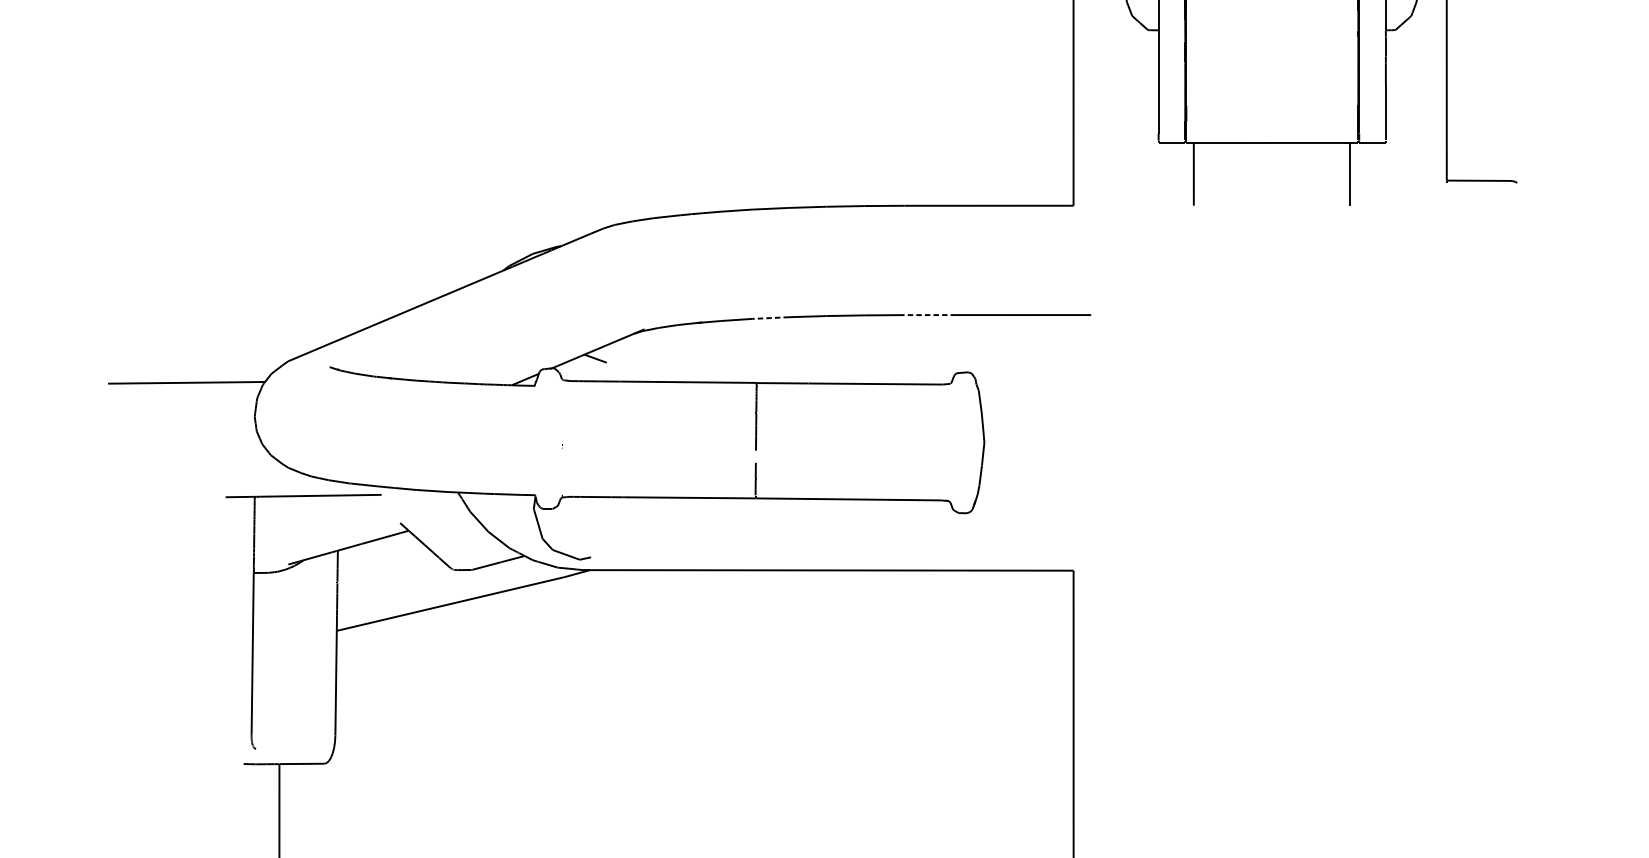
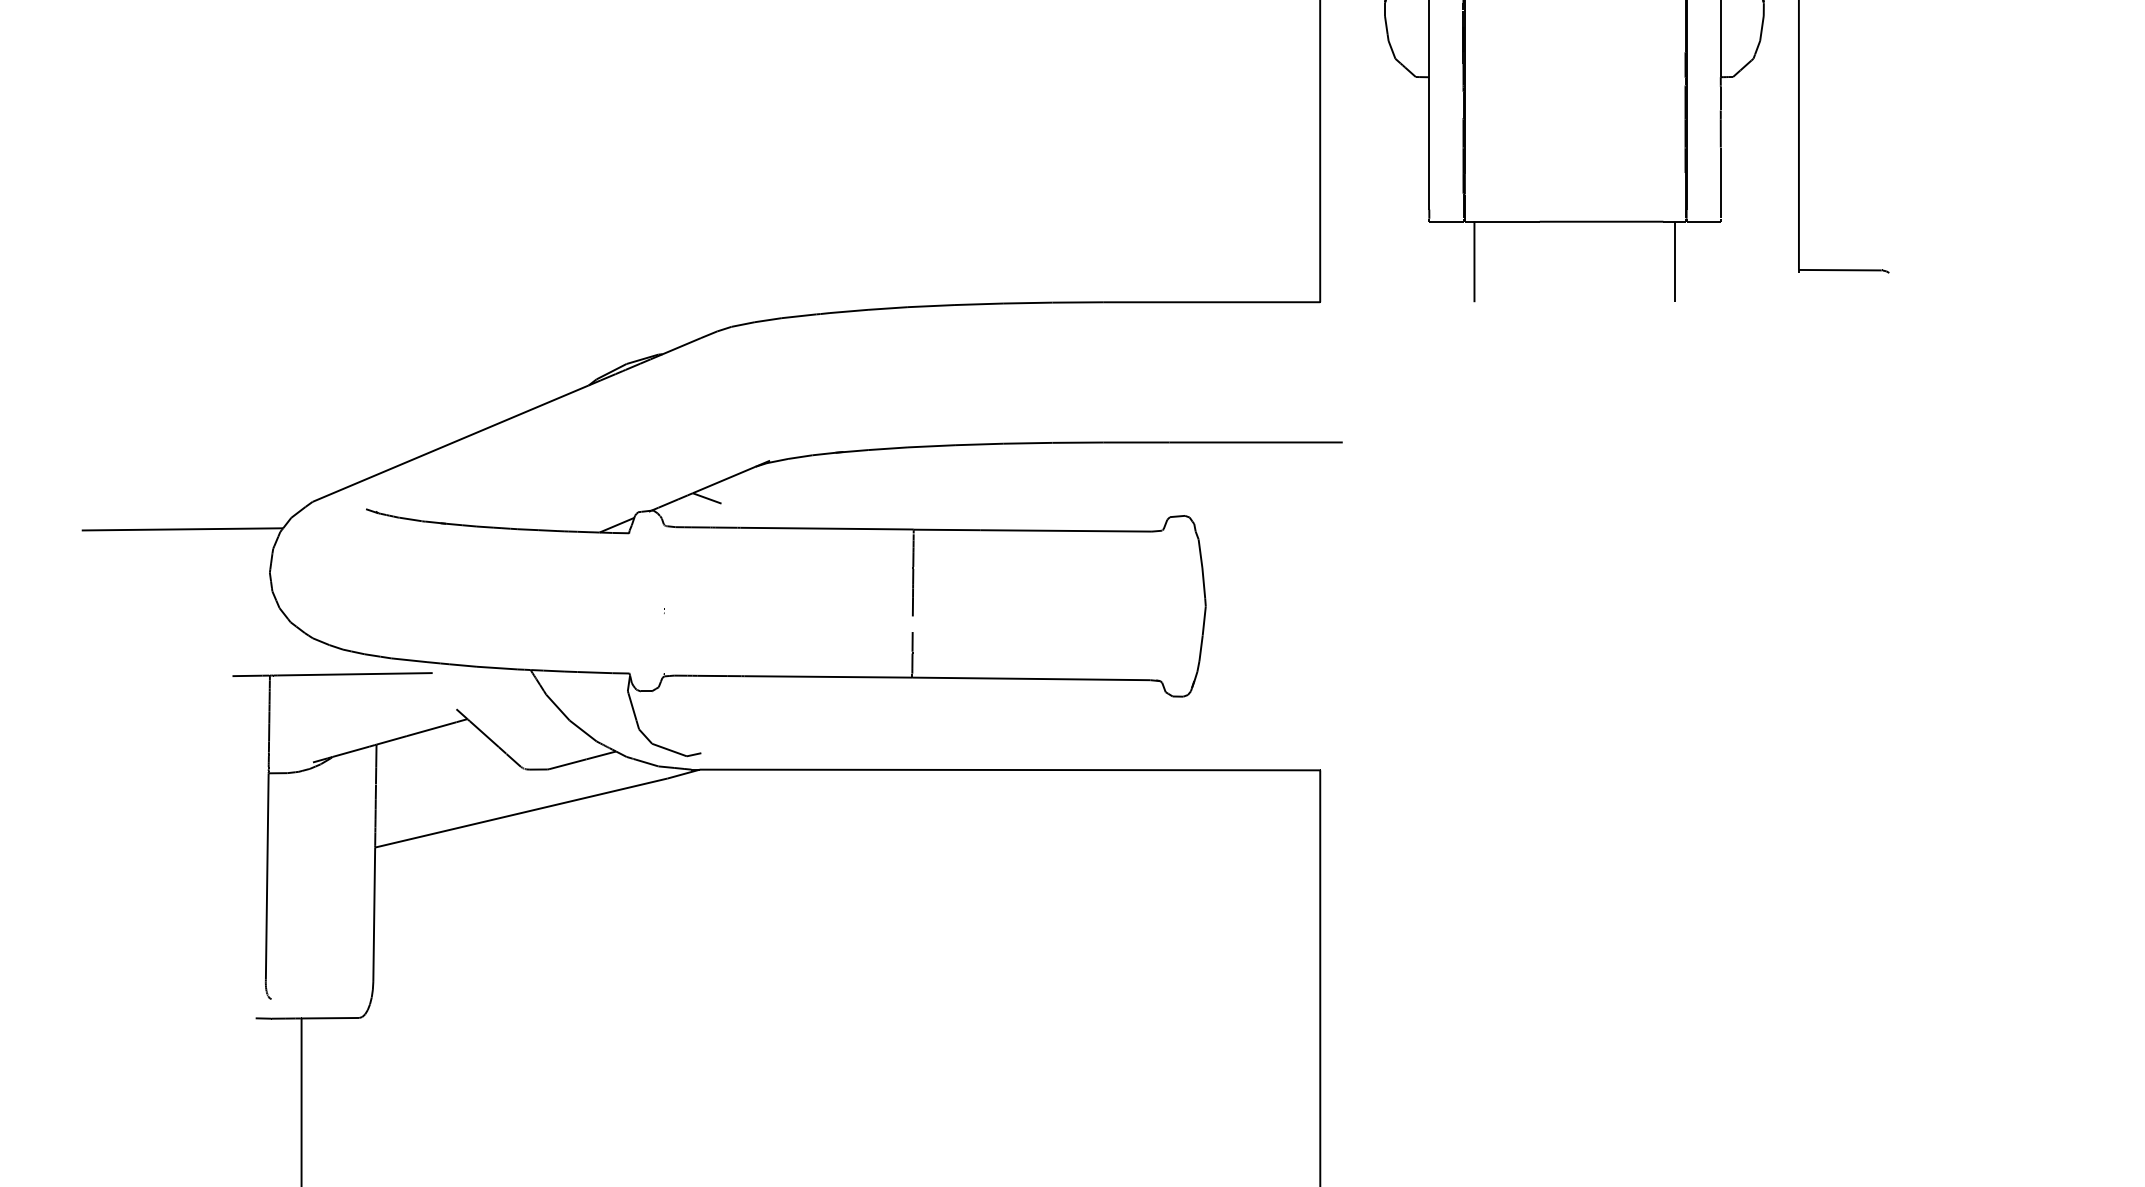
line: (929, 315) -> (1135, 442), dashed -> solid
line: (770, 318) -> (931, 446), dashed -> solid

